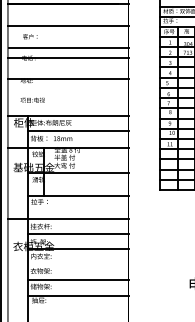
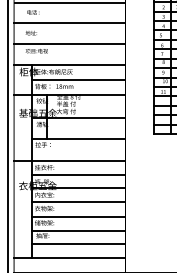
line: (67, 57) -> (68, 22), moved
line: (67, 79) -> (68, 44), moved
line: (77, 264) -> (78, 202), added
line: (77, 309) -> (78, 244), added

